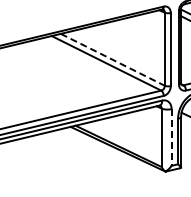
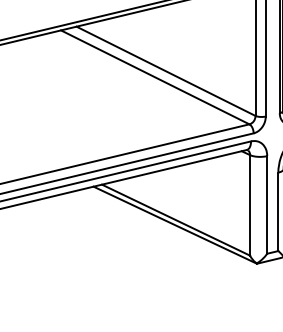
line: (113, 60) -> (167, 72), dashed -> solid
line: (171, 138) -> (267, 206), dashed -> solid

